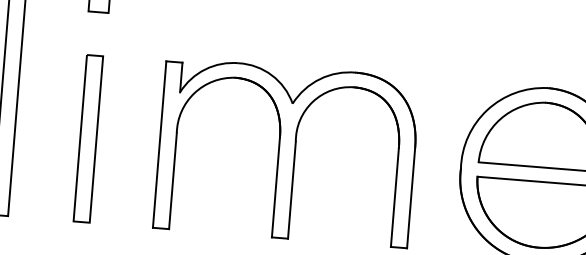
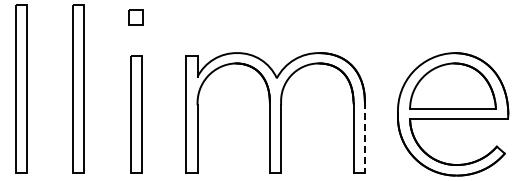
line: (410, 197) -> (364, 137), solid -> dashed

